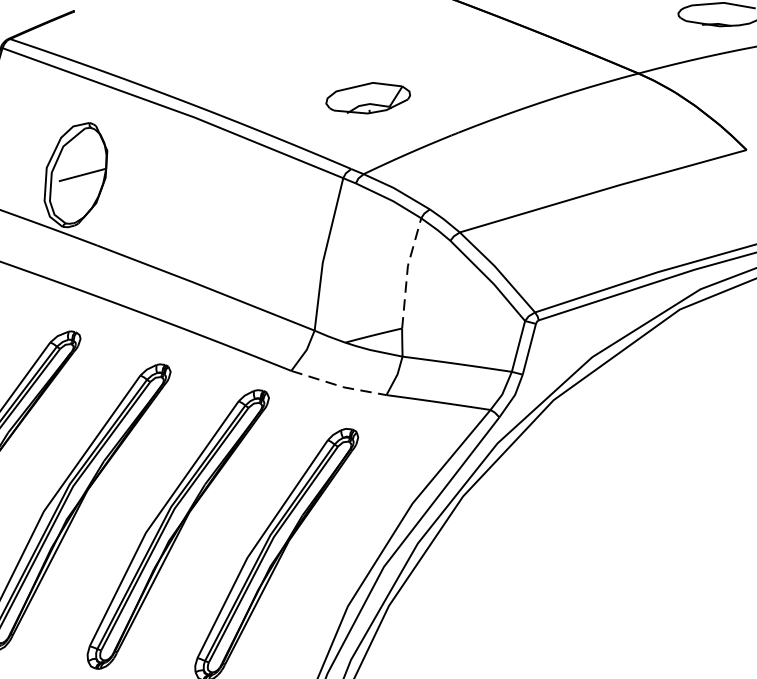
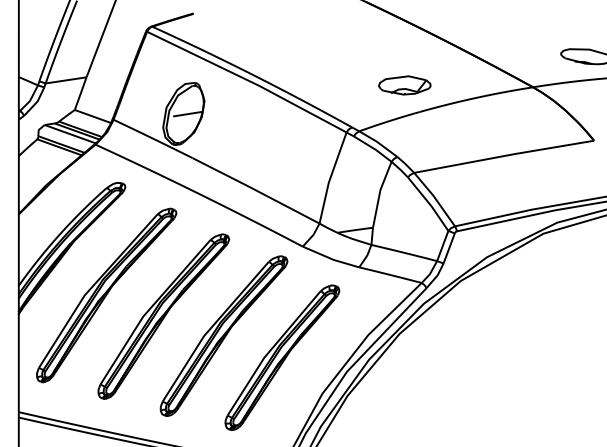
part: (367, 98) -> (404, 85), moved
line: (406, 270) -> (379, 192), dashed -> solid
line: (339, 385) -> (331, 258), dashed -> solid

